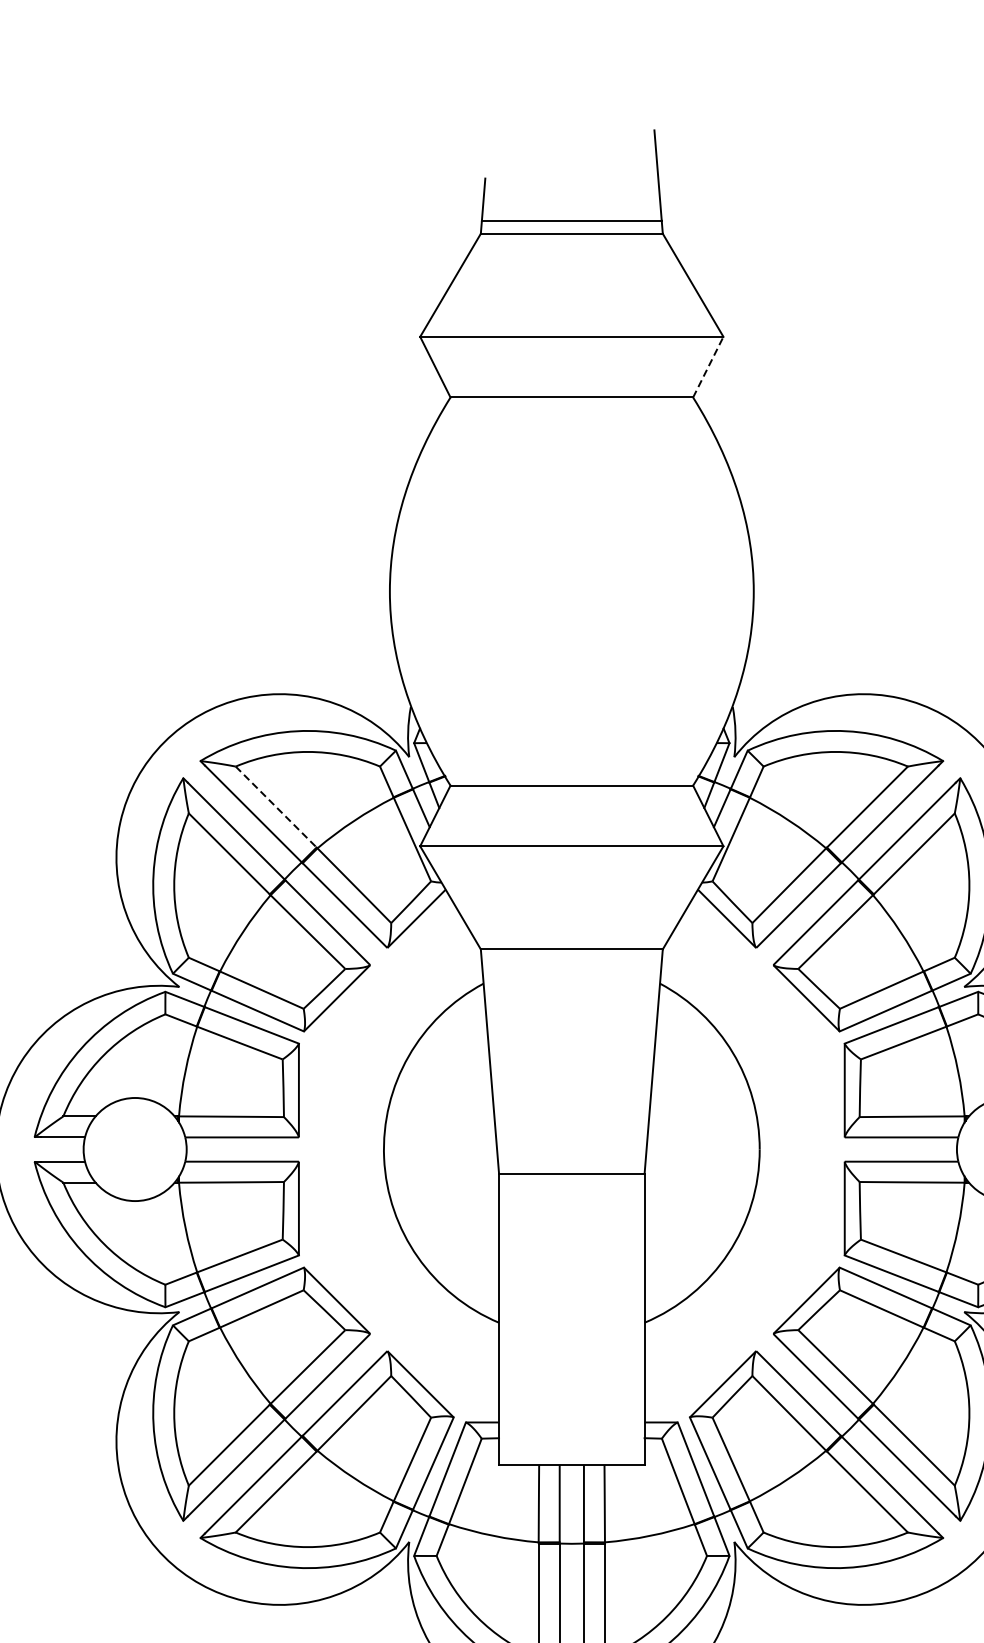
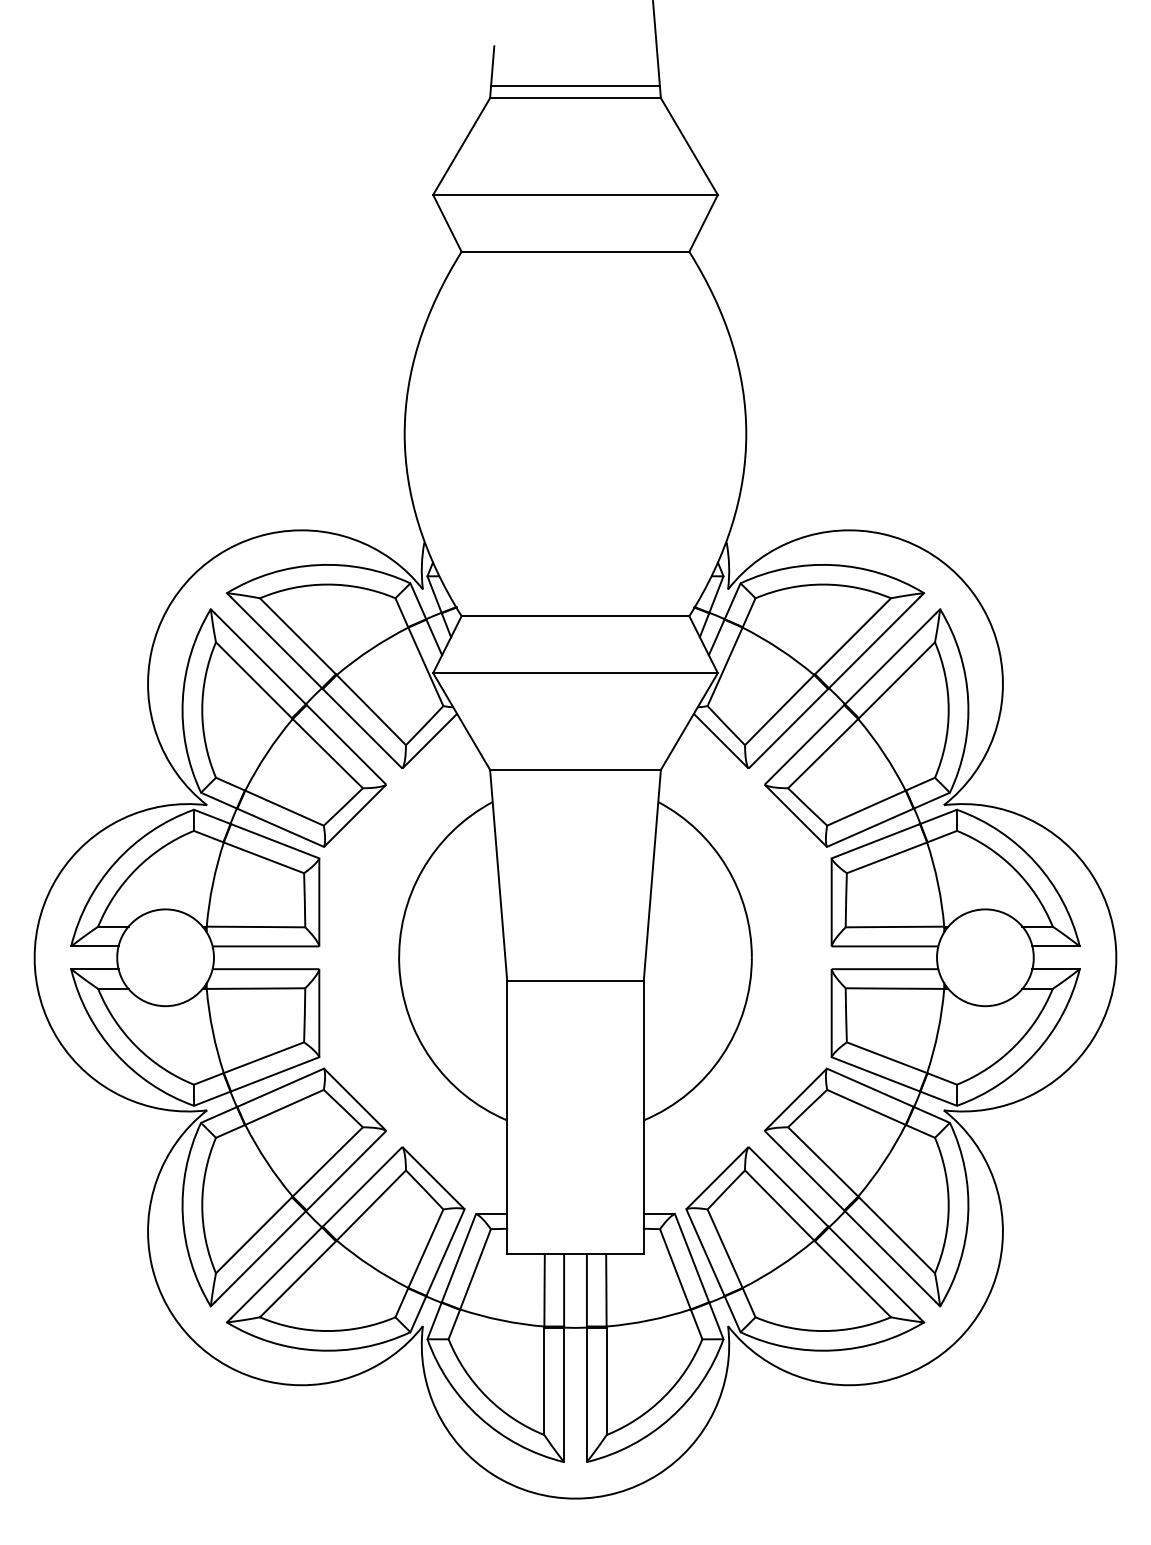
line: (708, 367) -> (703, 223), dashed -> solid
line: (275, 807) -> (297, 636), dashed -> solid

